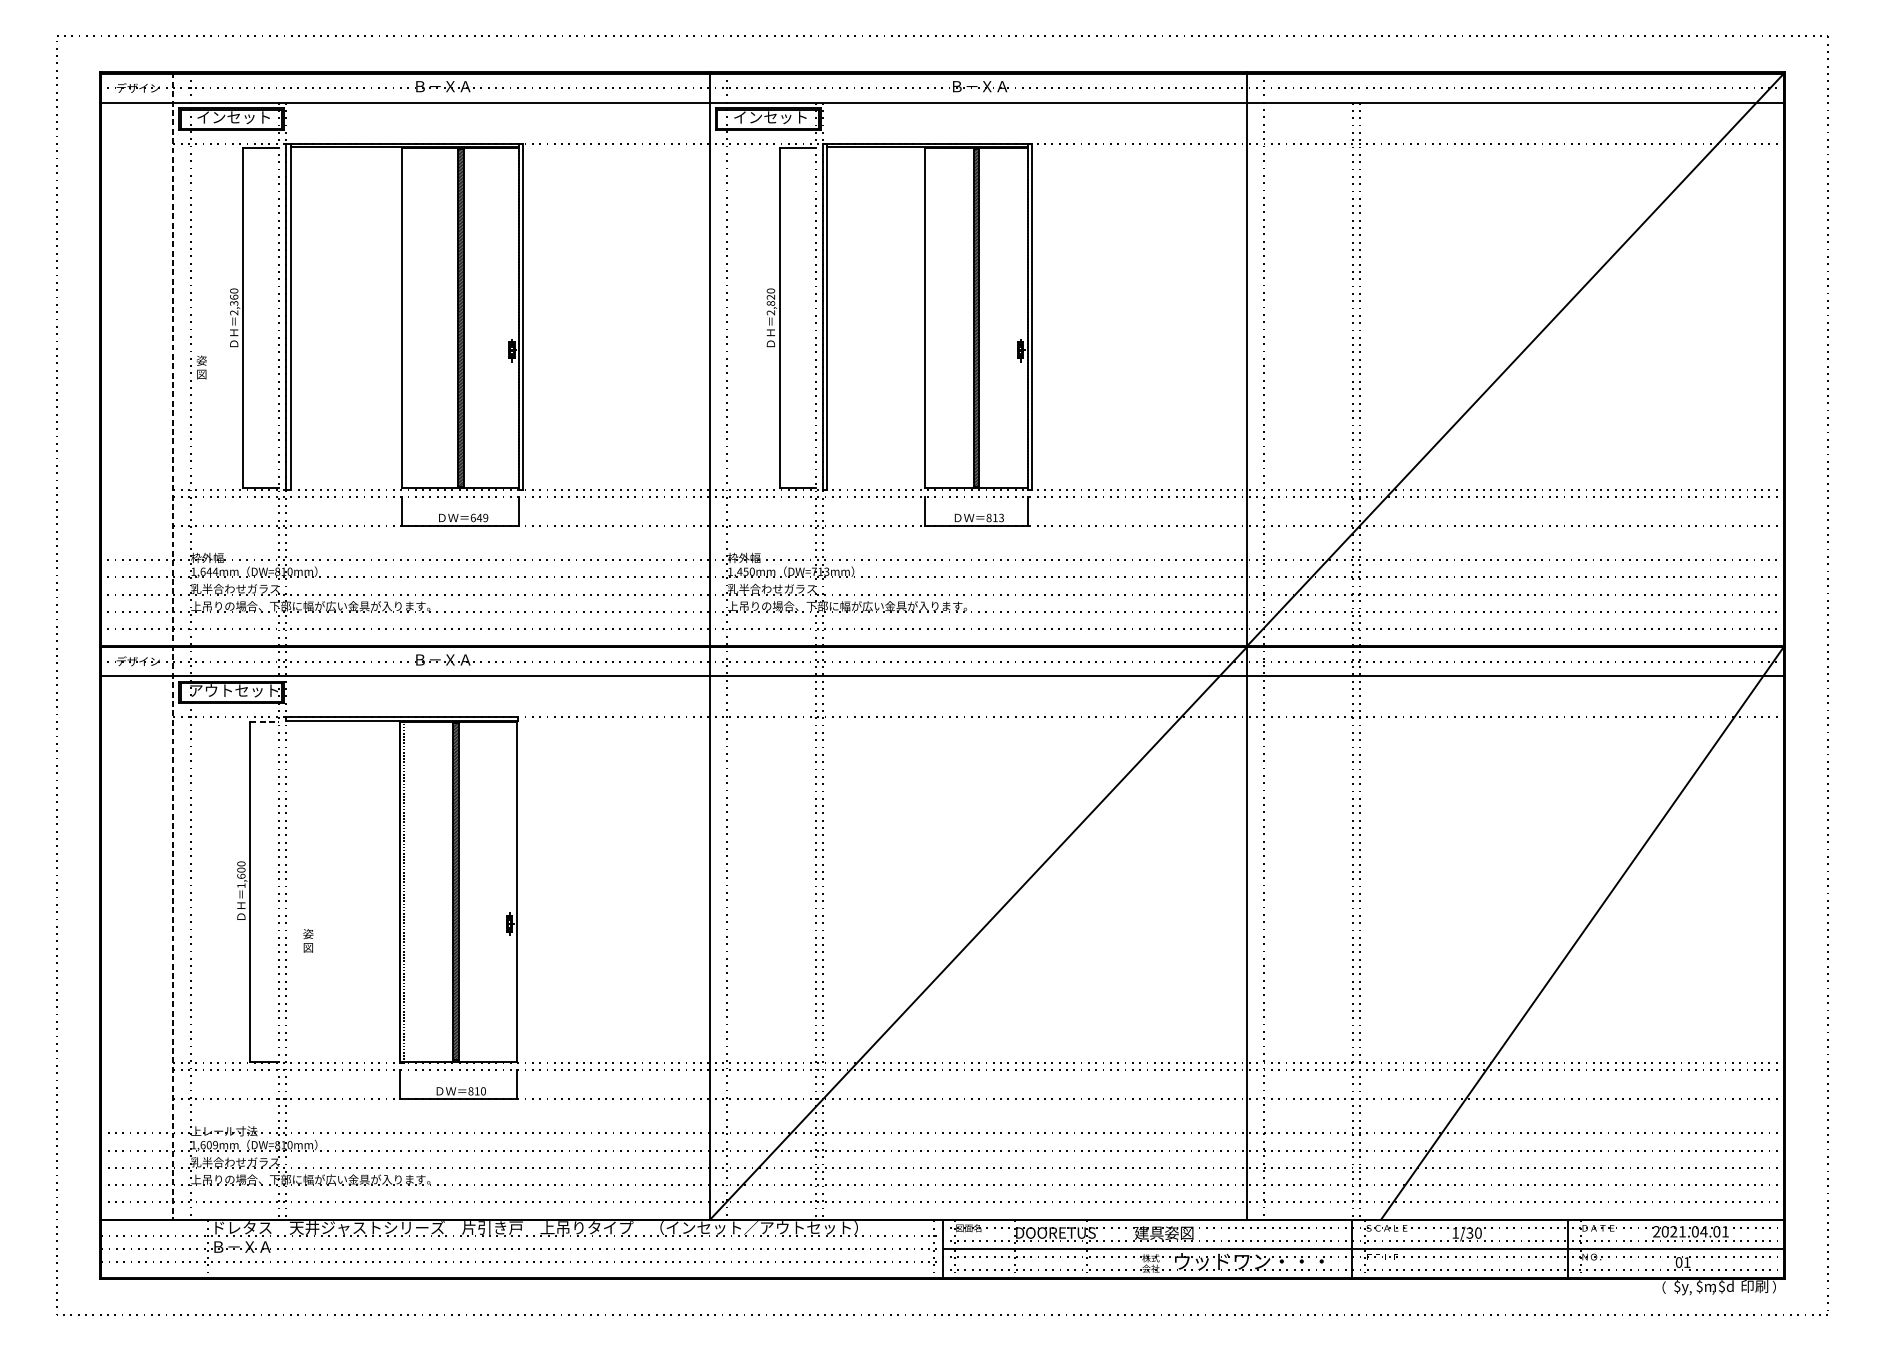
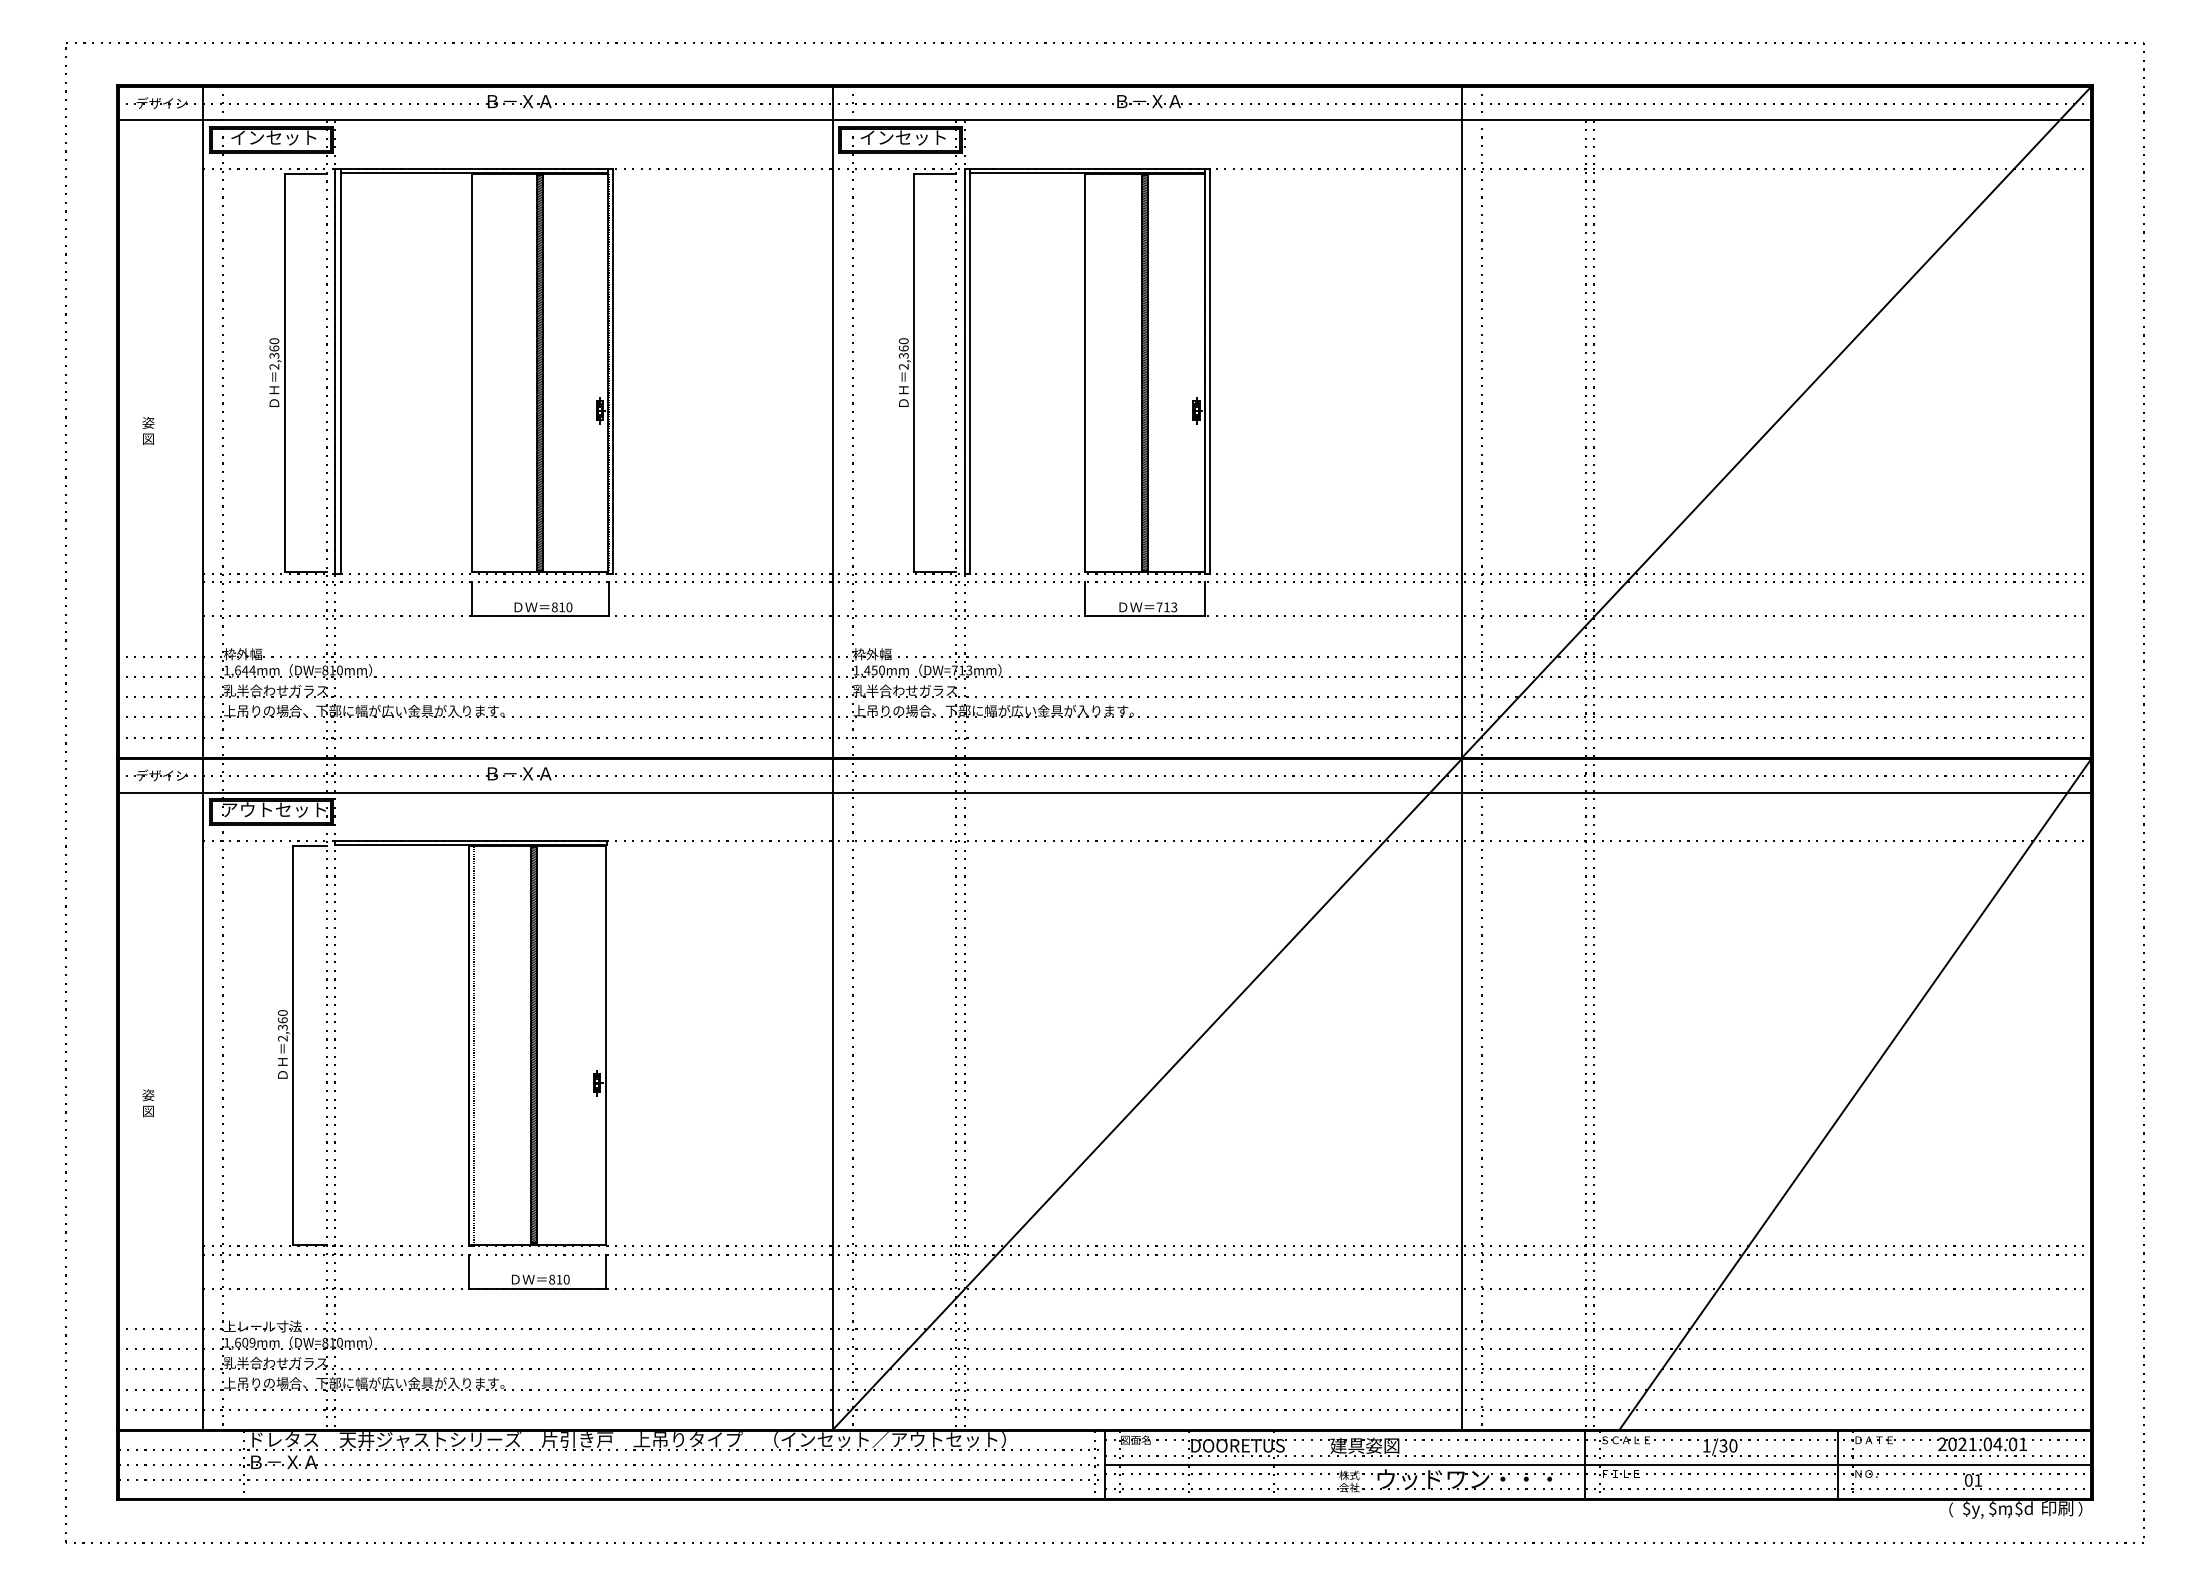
text: (770, 299) -> (903, 351), 2,820 -> 2,360
text: (201, 367) -> (148, 430), moved
text: (479, 518) -> (561, 607), 649 -> 810
text: (988, 518) -> (1159, 607), 813 -> 713
line: (173, 646) -> (203, 757), dashed -> solid
line: (264, 721) -> (310, 846), dashed -> solid
text: (241, 877) -> (282, 1029), 1,600 -> 2,360
text: (308, 941) -> (148, 1103), moved

